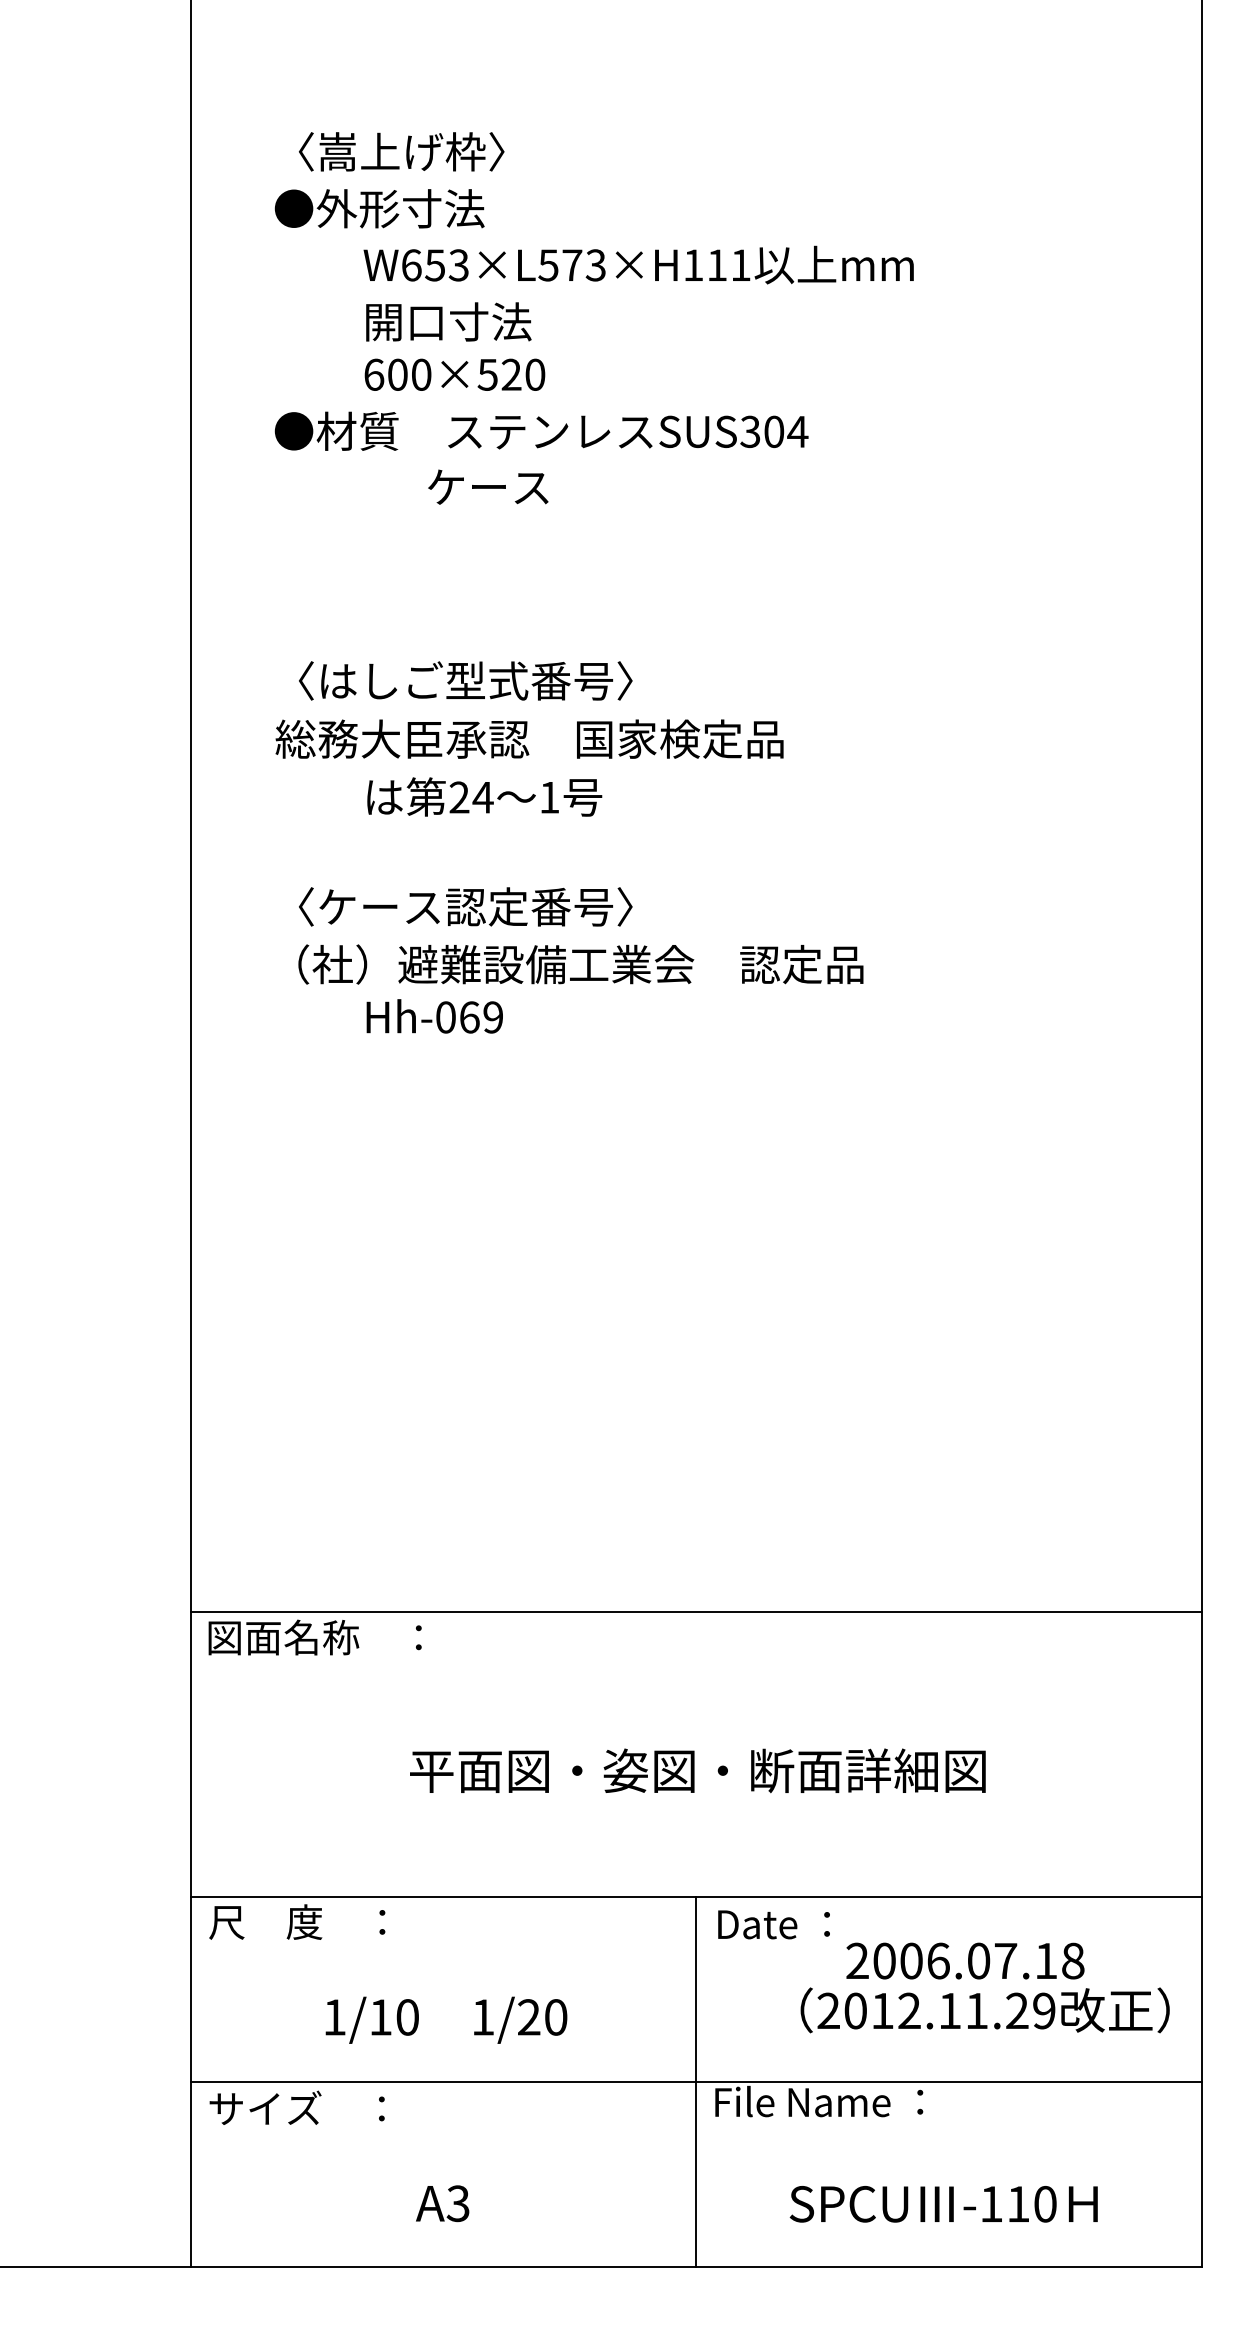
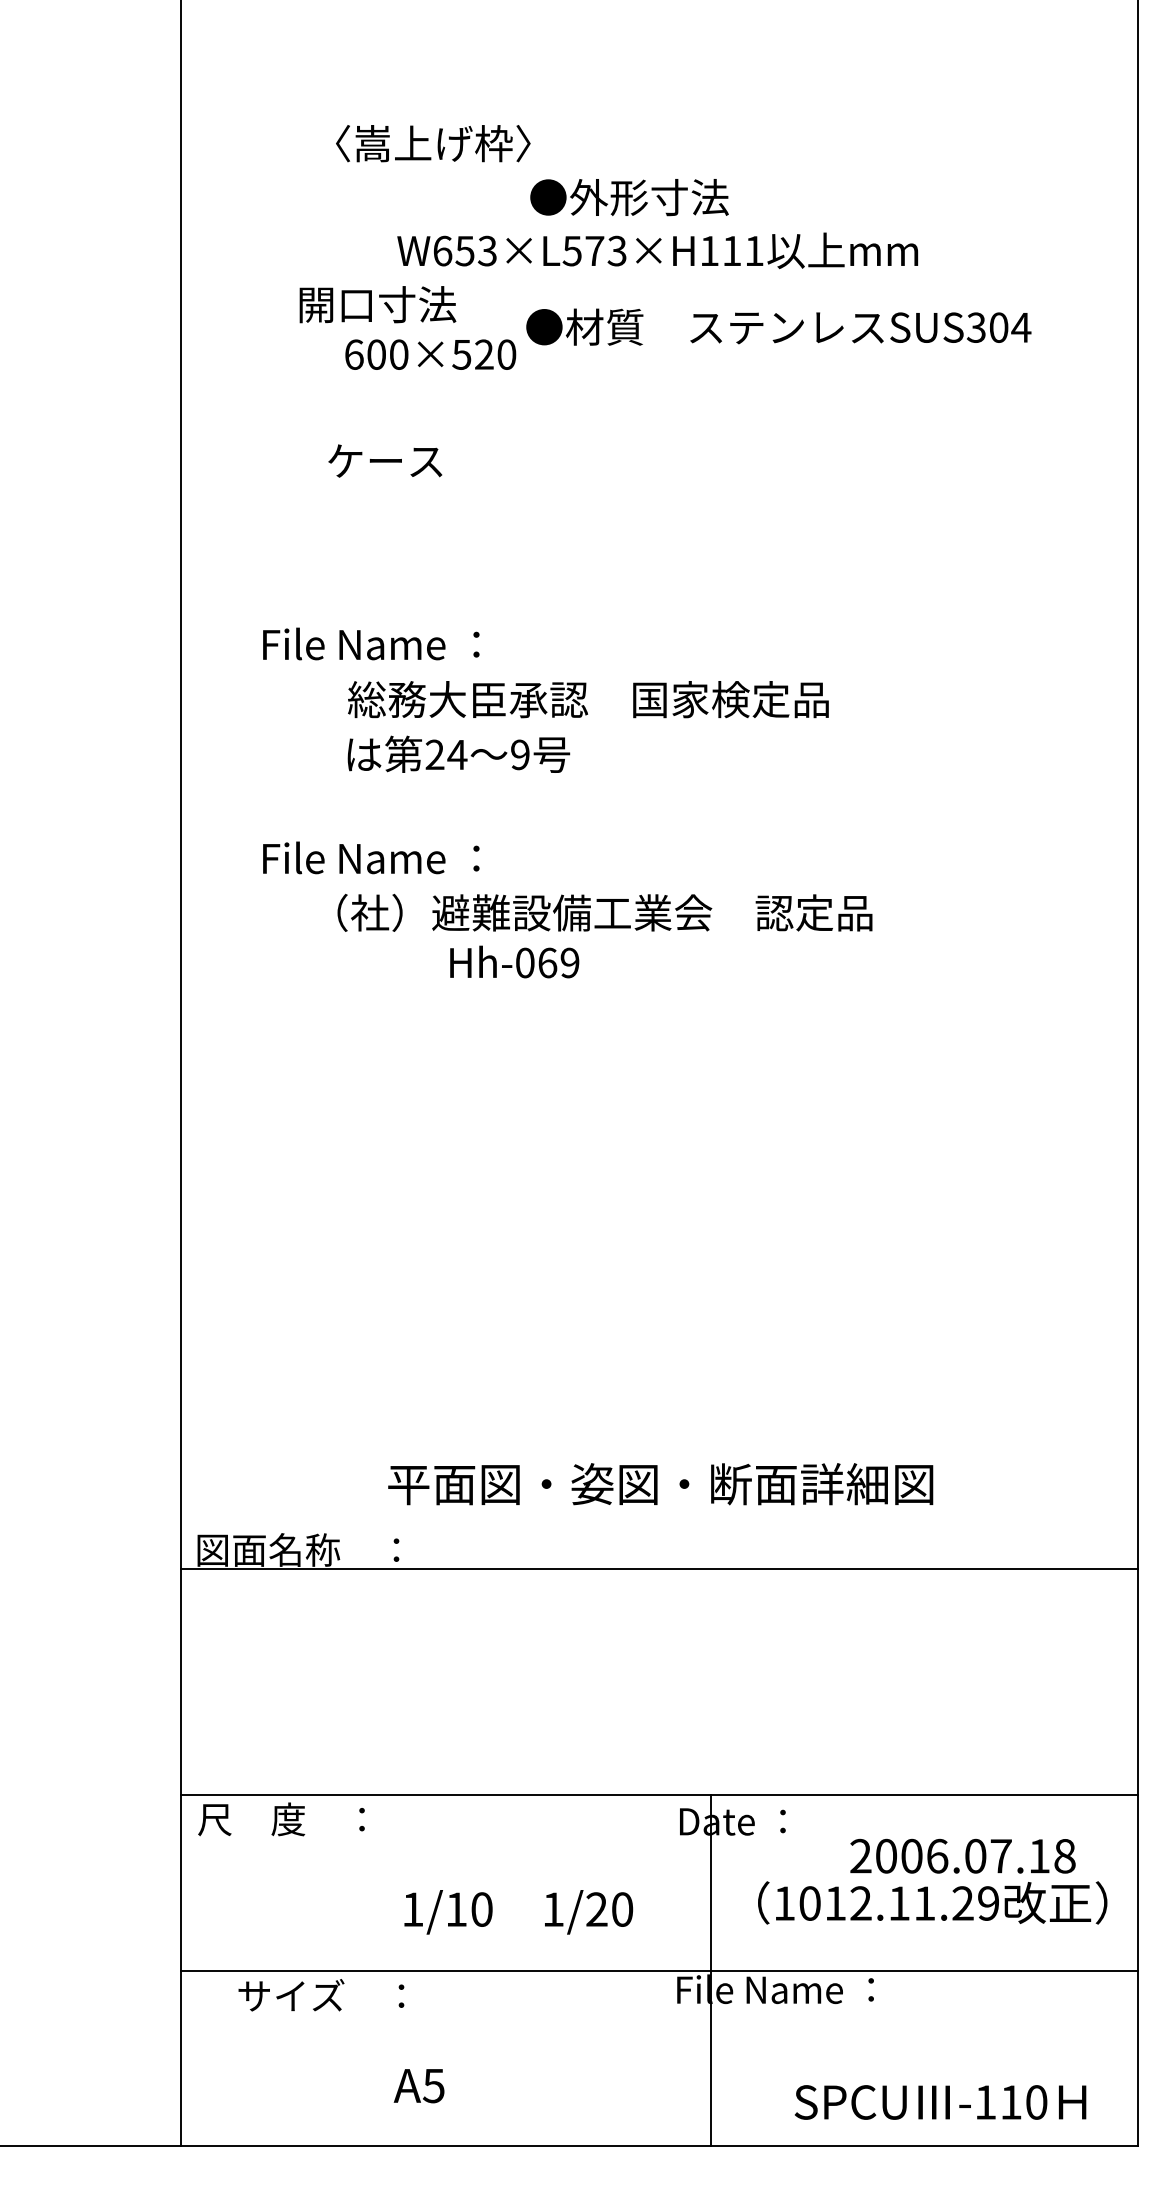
text: (401, 151) -> (433, 143), moved
text: (379, 208) -> (629, 197), moved
text: (638, 264) -> (657, 250), moved
text: (448, 321) -> (377, 304), moved
text: (541, 430) -> (778, 326), moved
text: (488, 486) -> (385, 460), moved
text: (454, 680) -> (430, 644), 〈はしご型式番号〉 -> File Name ：
text: (529, 739) -> (588, 699), moved
text: (549, 797) -> (520, 754), 1 -> 9
text: (454, 905) -> (430, 857), 〈ケース認定番号〉 -> File Name ：
text: (580, 964) -> (604, 912), moved
text: (434, 1015) -> (514, 961), moved
line: (696, 1611) -> (659, 1568), moved
text: (697, 1771) -> (660, 1484), moved
text: (964, 1960) -> (962, 1855), moved
text: (828, 2010) -> (784, 1903), 2012.11.29 -> 1012.11.29
text: (446, 2020) -> (518, 1912), moved
line: (696, 2081) -> (711, 1970), moved
text: (297, 2108) -> (321, 1995), moved
text: (457, 2203) -> (433, 2085), A3 -> A5
text: (943, 2204) -> (940, 2102), moved

